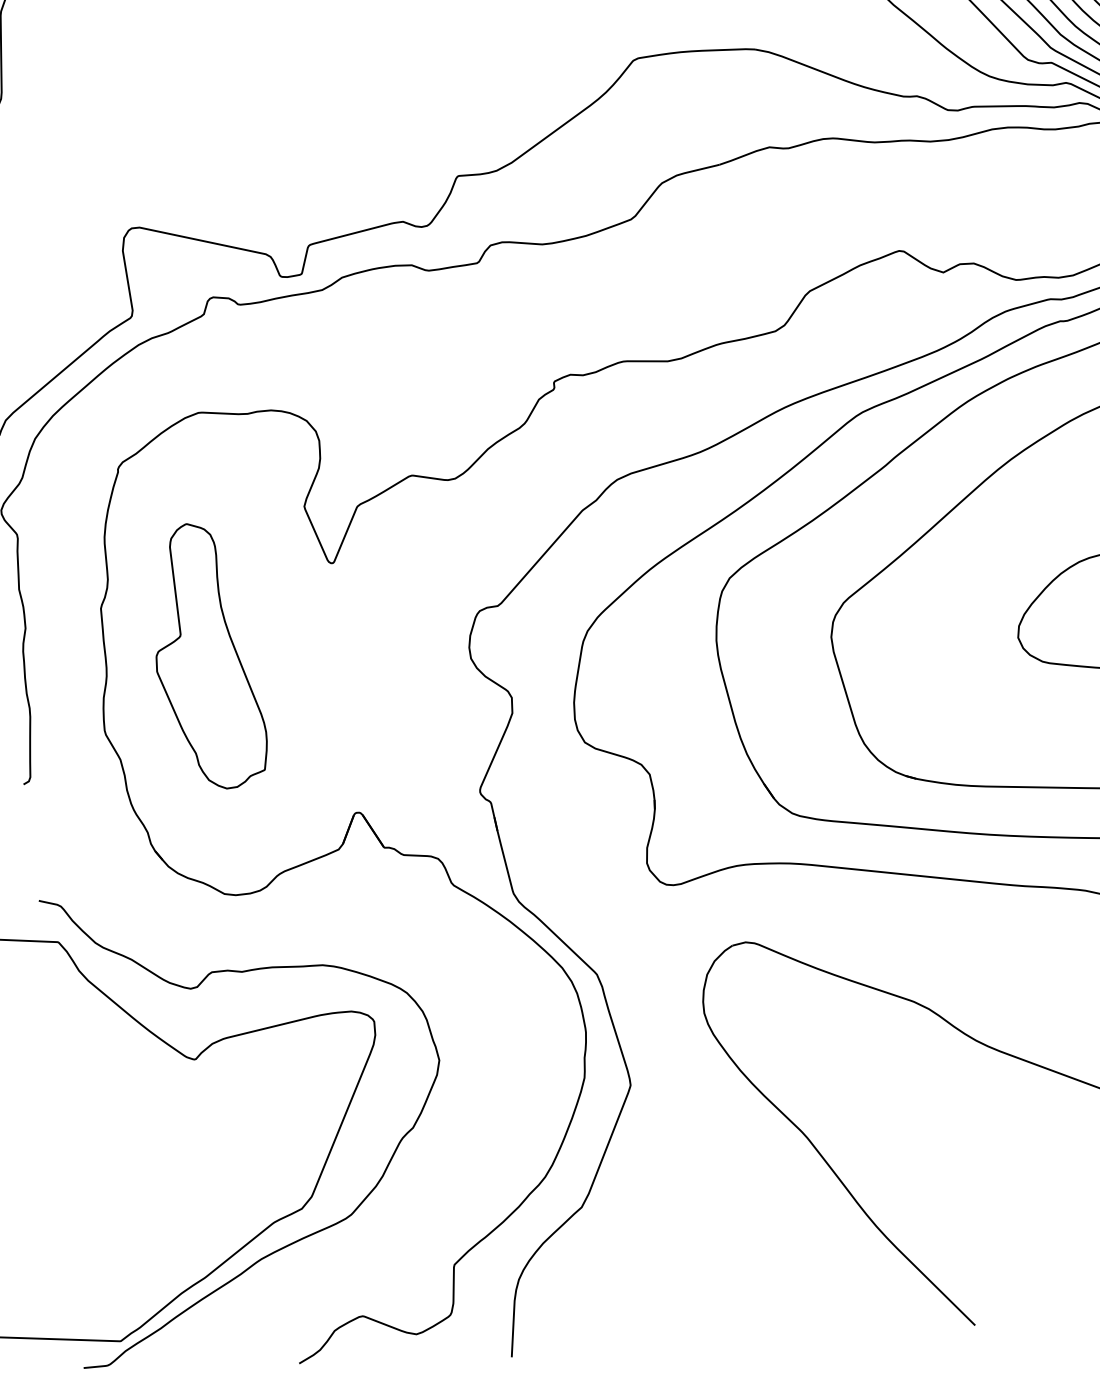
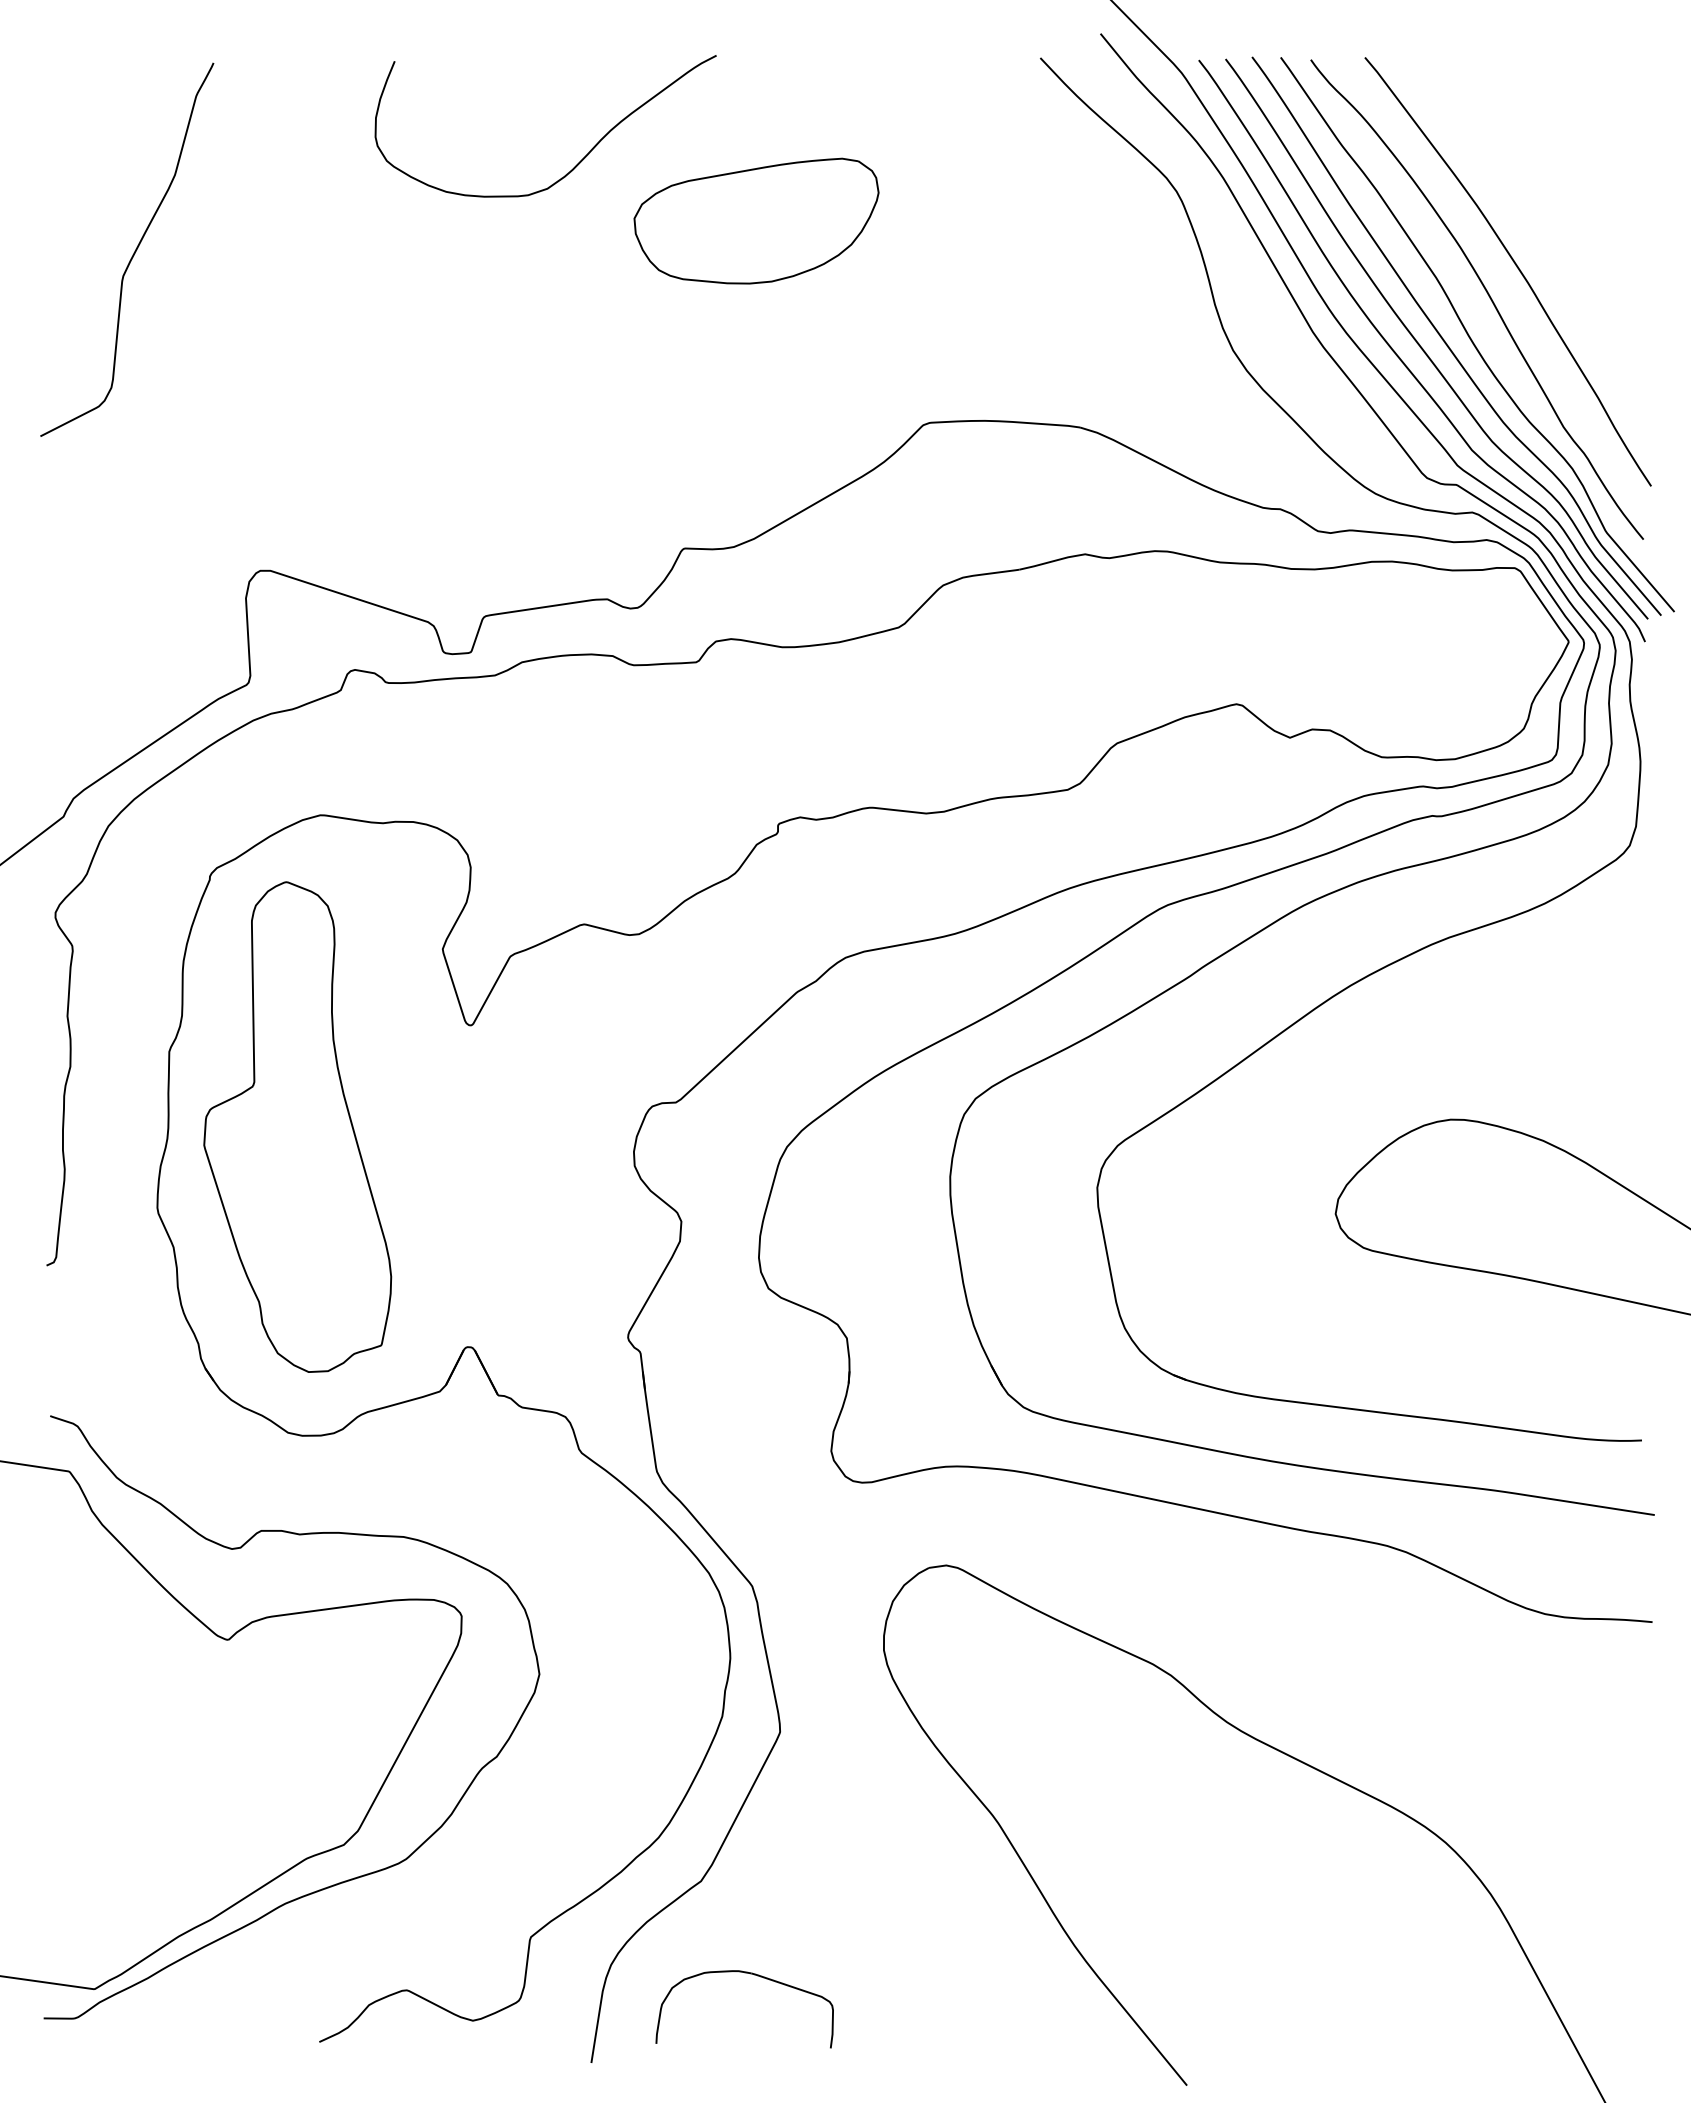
part: (206, 655) -> (297, 1126), size x1.43
part: (630, 1275) -> (754, 1975), added

